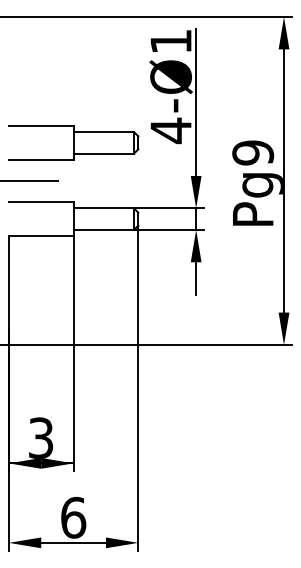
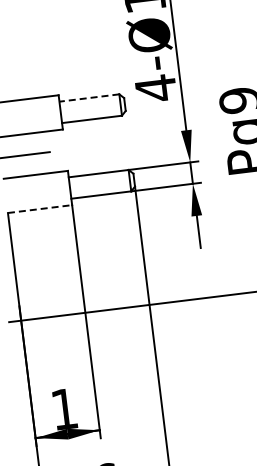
line: (103, 132) -> (89, 98), solid -> dashed
line: (41, 236) -> (40, 209), solid -> dashed
text: (41, 437) -> (64, 408), 3 -> 1

